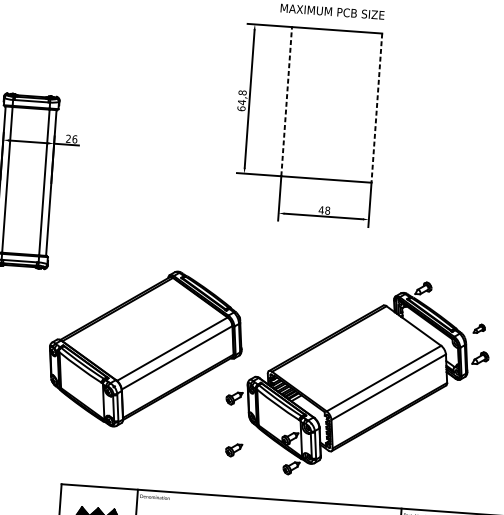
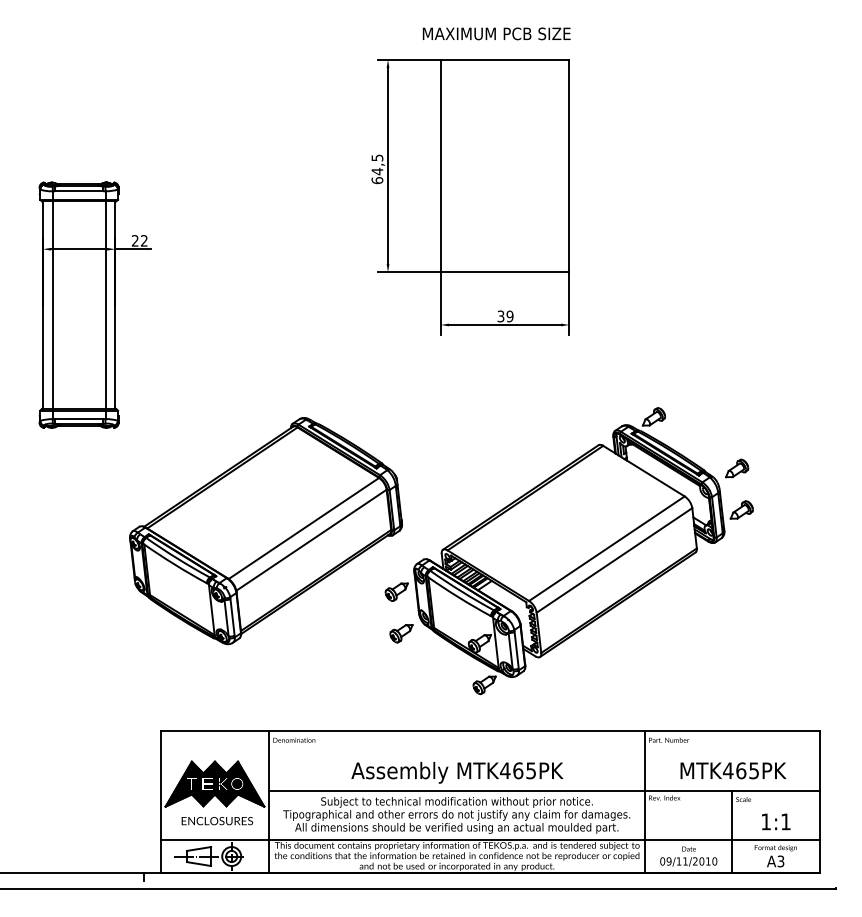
text: (242, 92) -> (377, 157), 64,8 -> 64,5
line: (286, 101) -> (440, 165), dashed -> solid
line: (376, 108) -> (569, 166), dashed -> solid
text: (74, 139) -> (143, 240), 26 -> 22
text: (324, 210) -> (505, 316), 48 -> 39
part: (479, 328) -> (737, 468), size x1.43
part: (233, 450) -> (401, 633), moved

